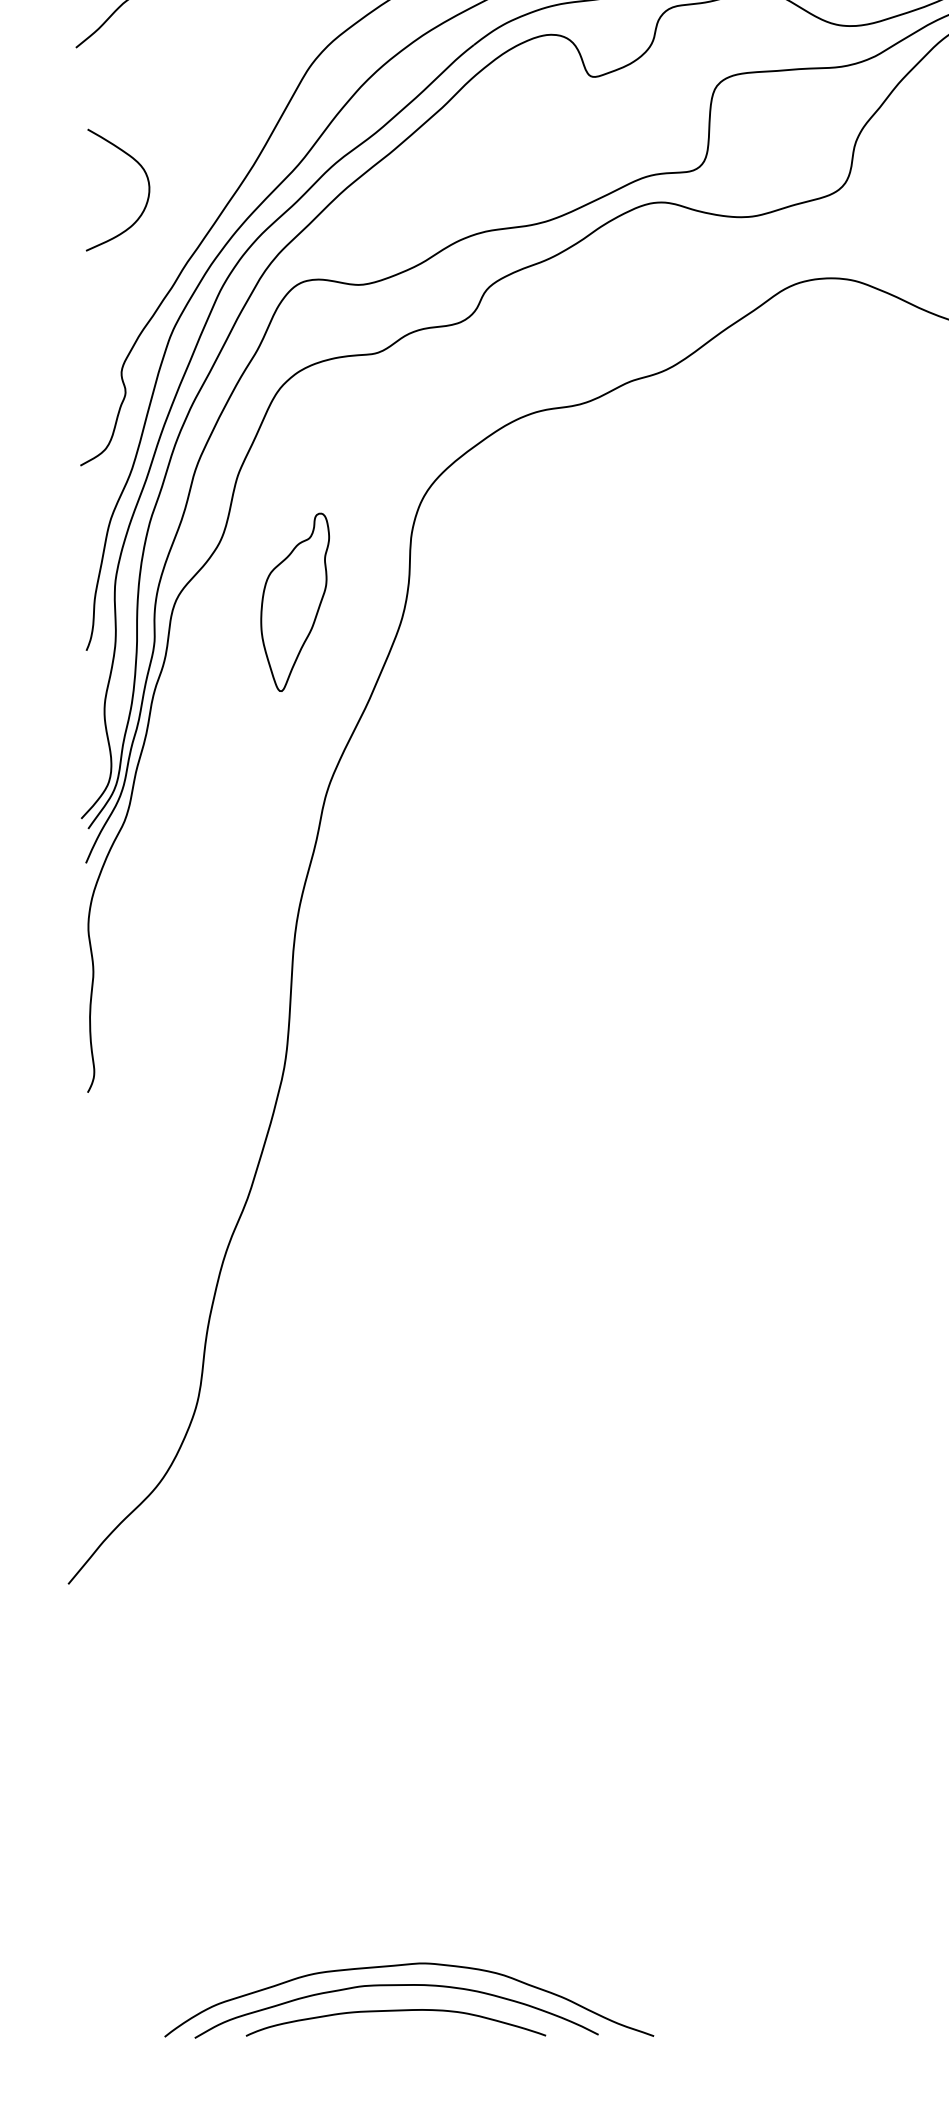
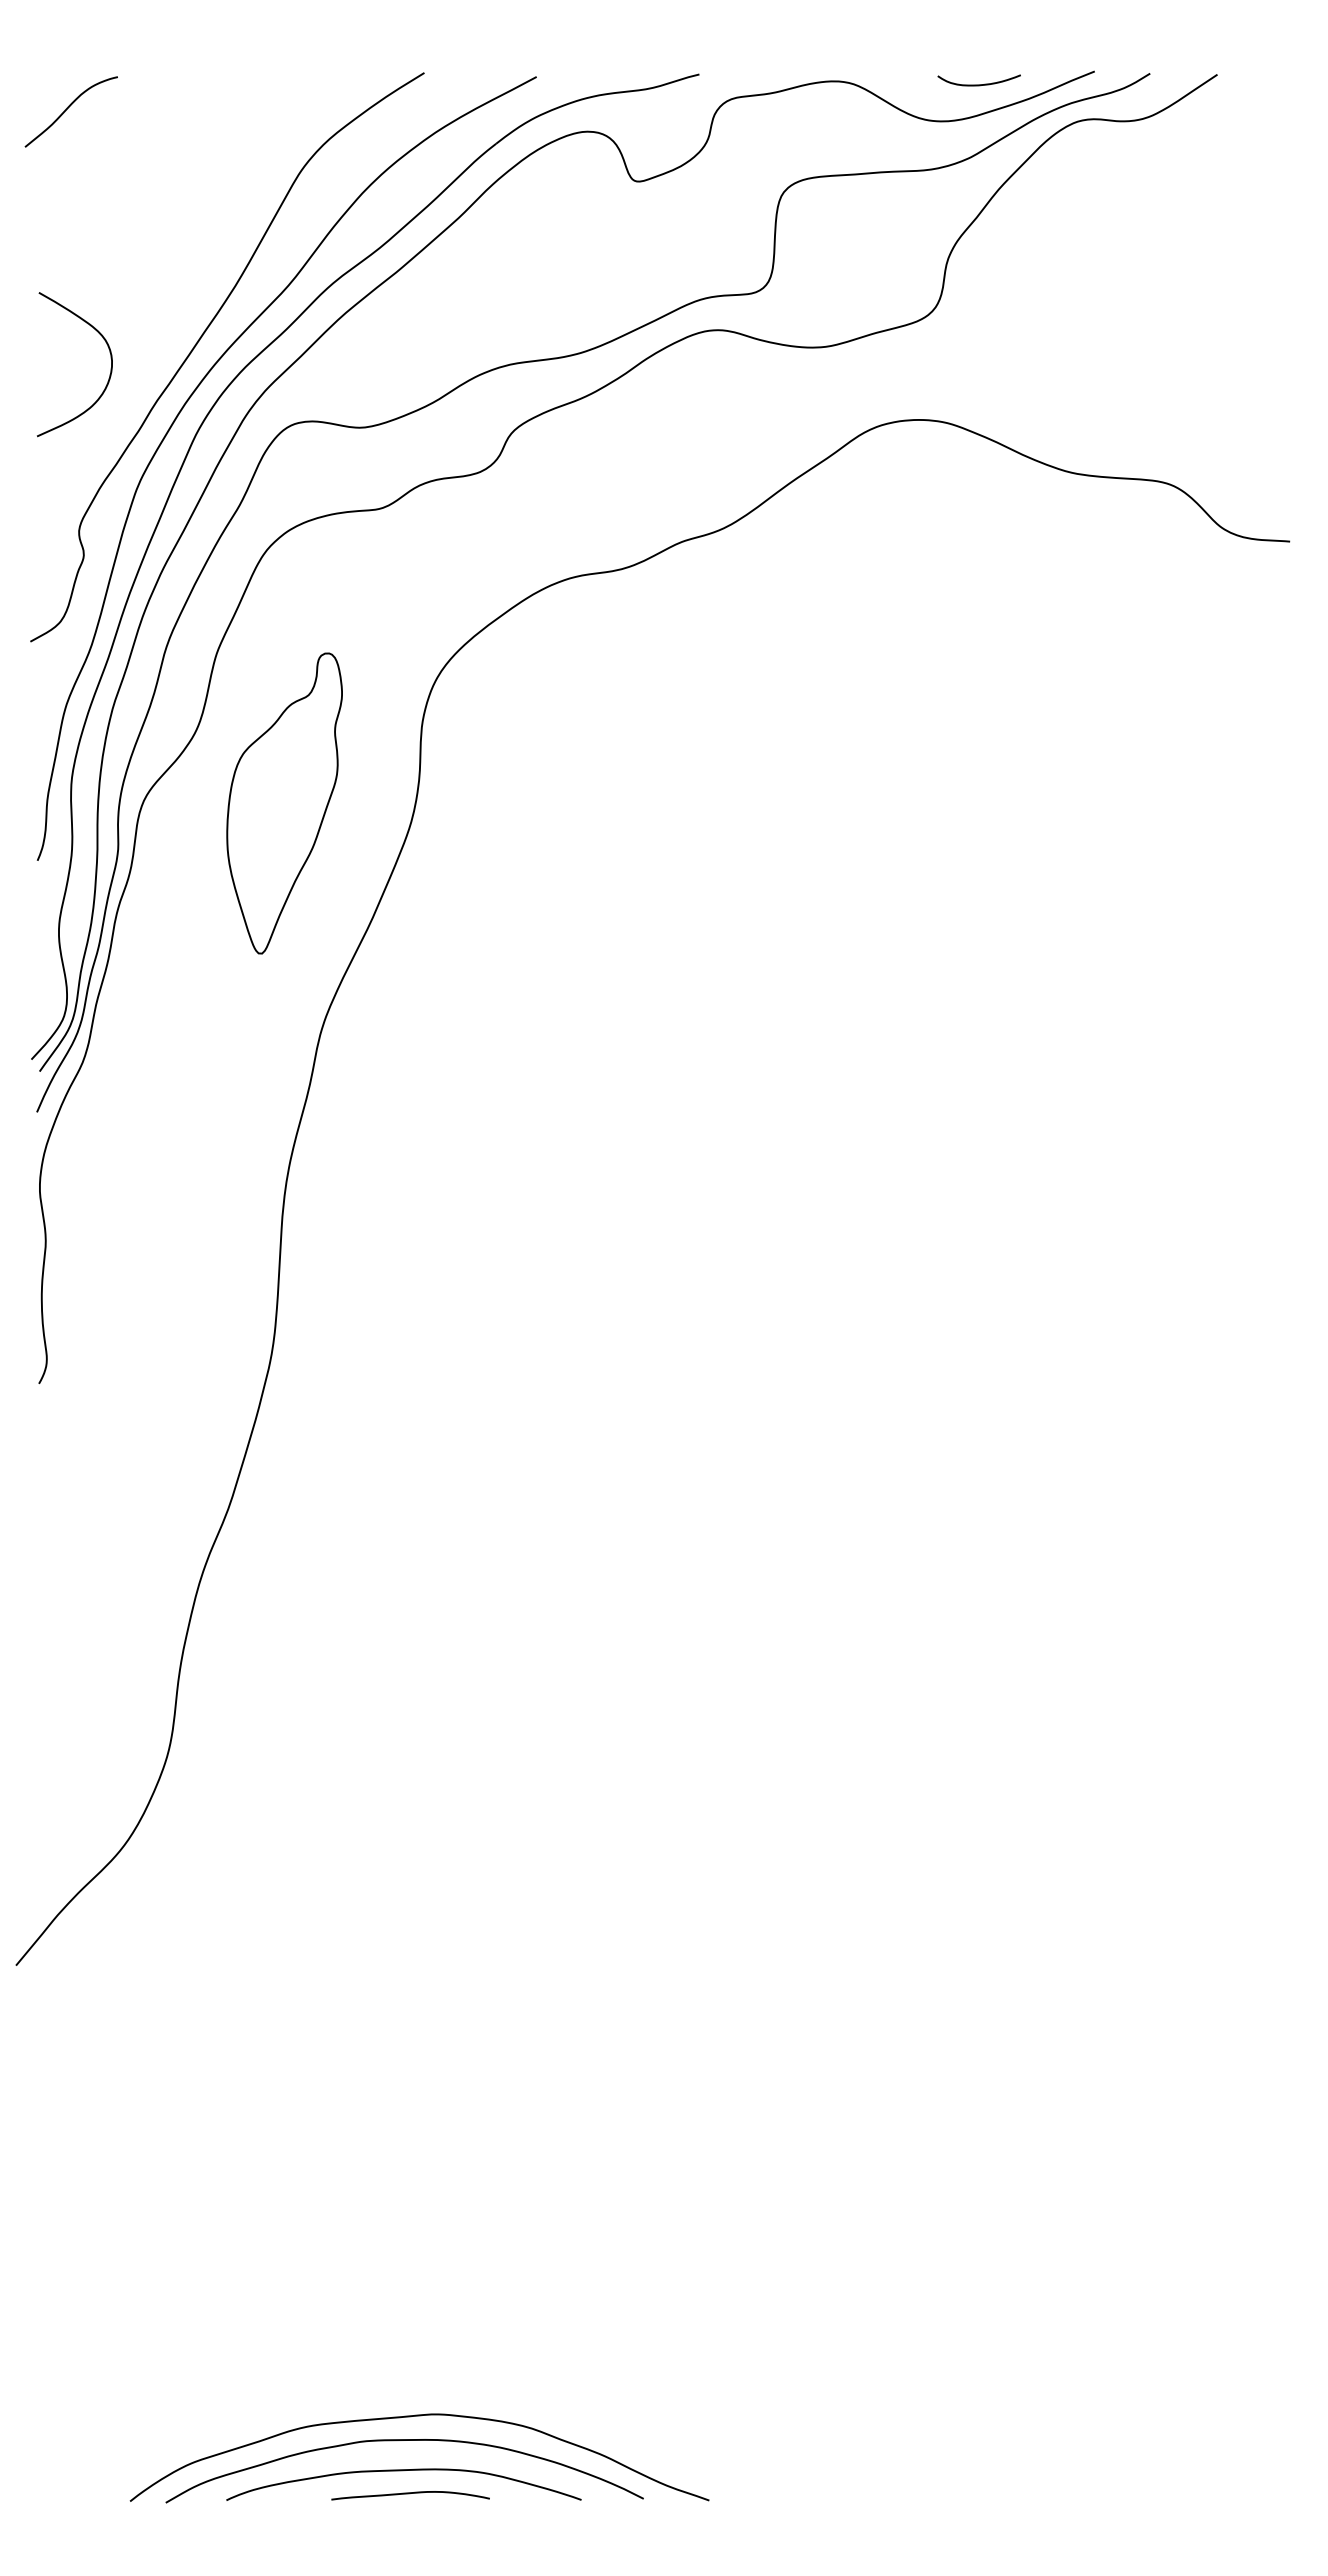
curve: (148, 193) -> (110, 368), moved
part: (295, 602) -> (284, 803), size x1.43
curve: (400, 2031) -> (409, 2494), added

